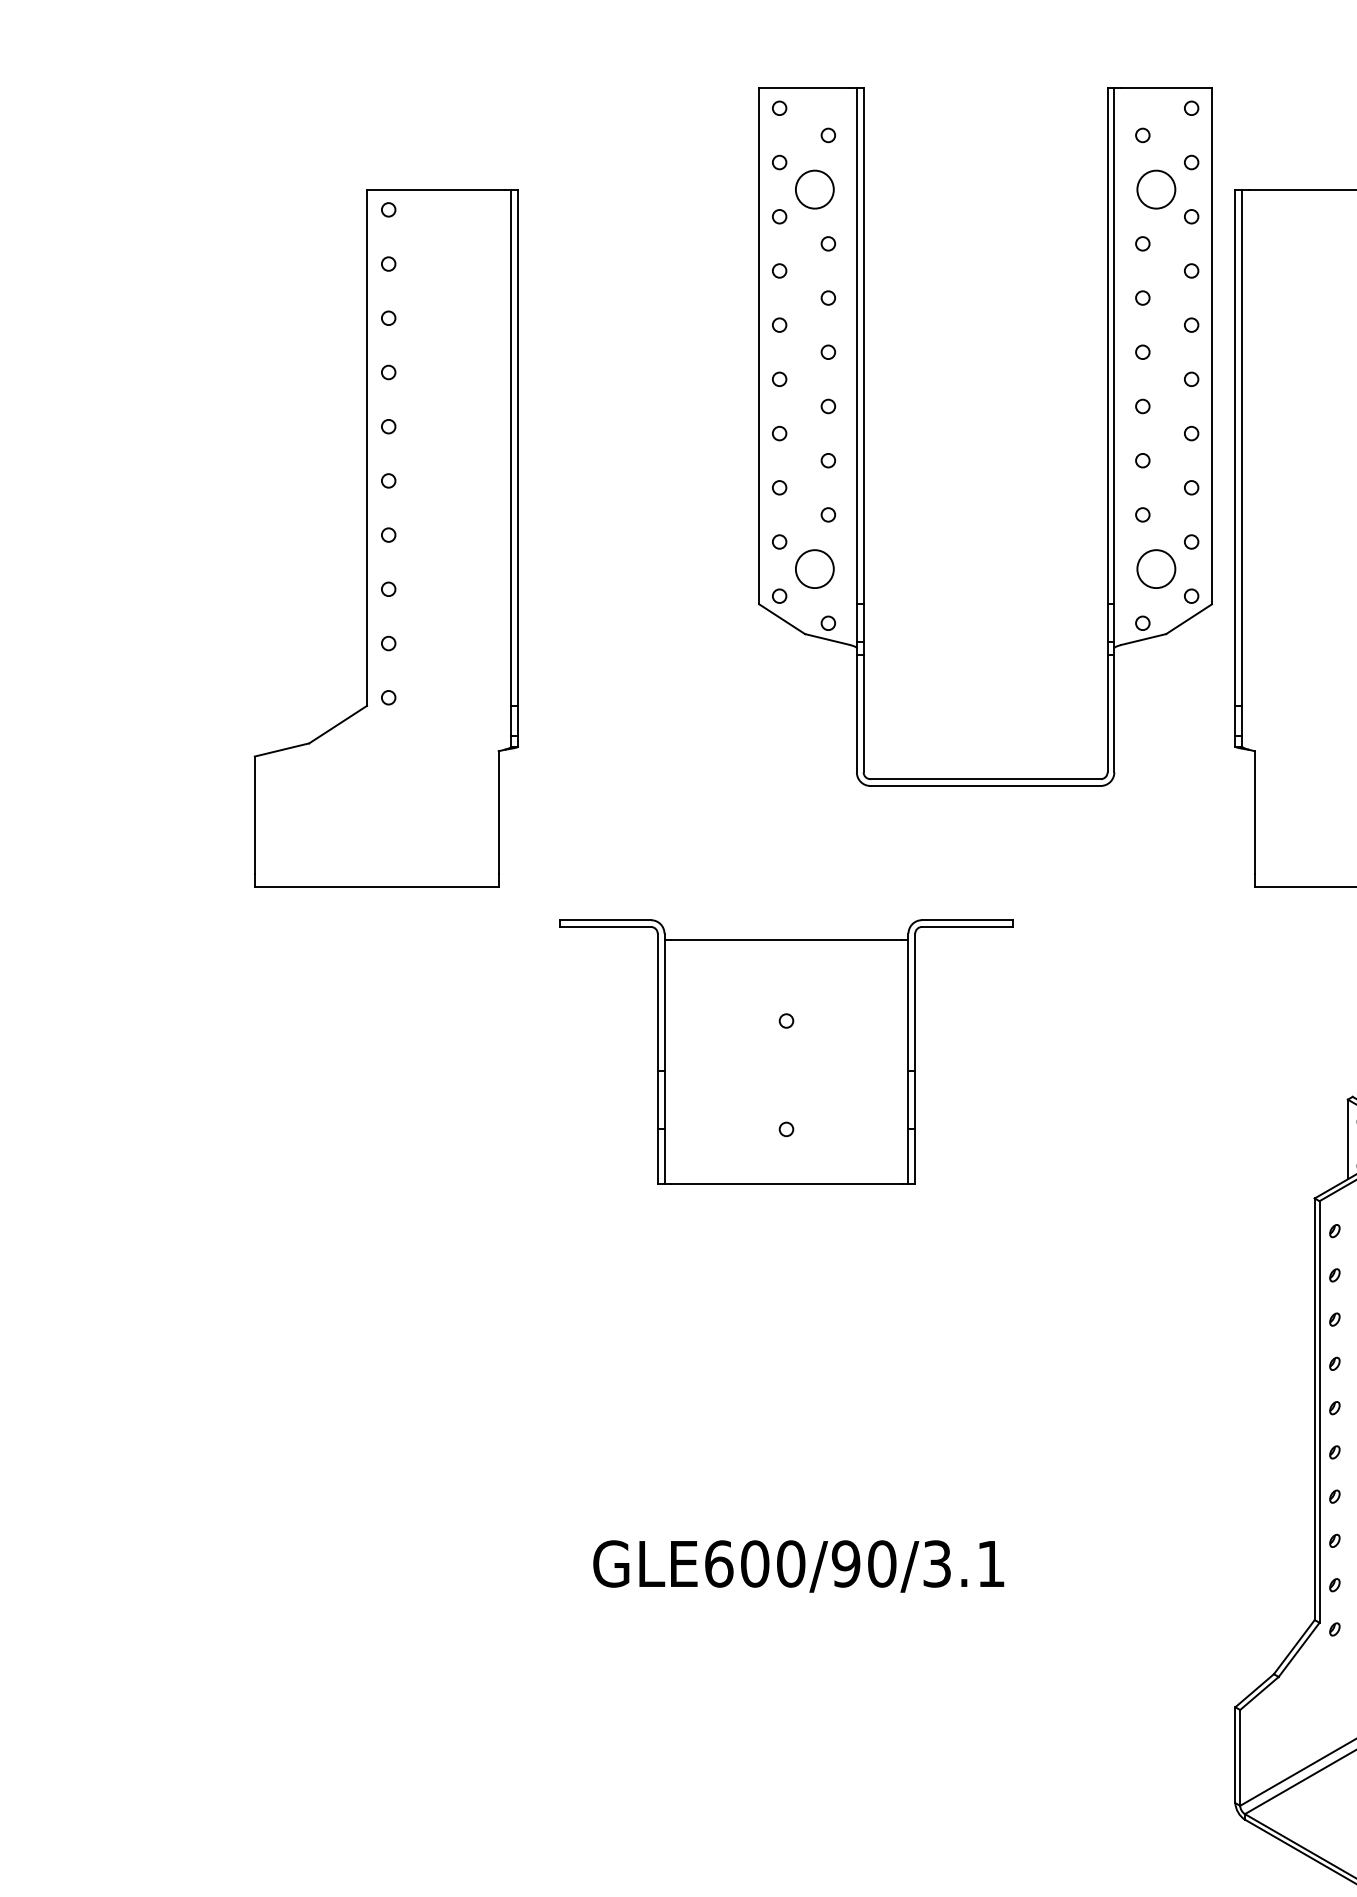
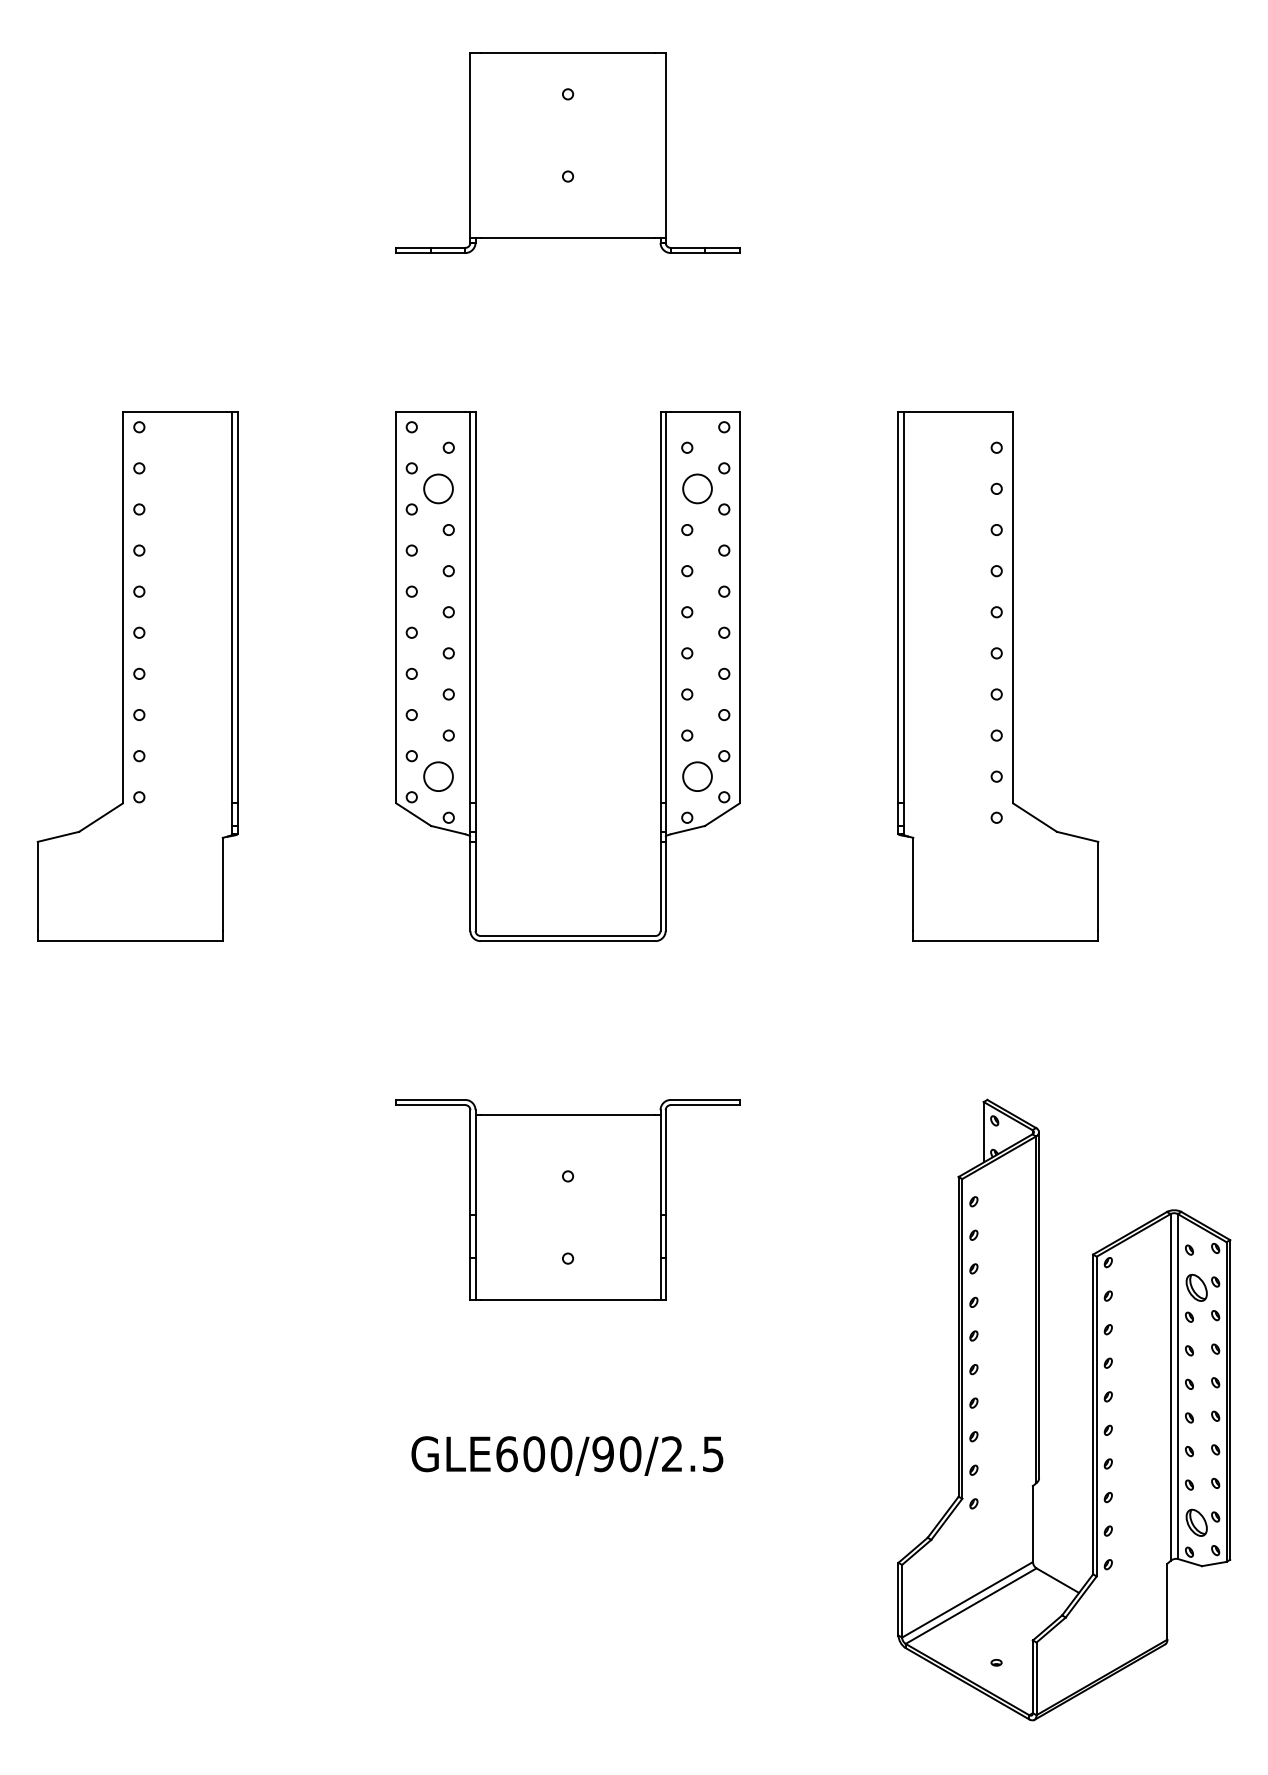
part: (864, 436) -> (476, 676), moved
part: (386, 538) -> (137, 676), moved
part: (785, 1051) -> (567, 1199), moved
text: (963, 1564) -> (692, 1454), GLE600/90/3.1 -> GLE600/90/2.5

